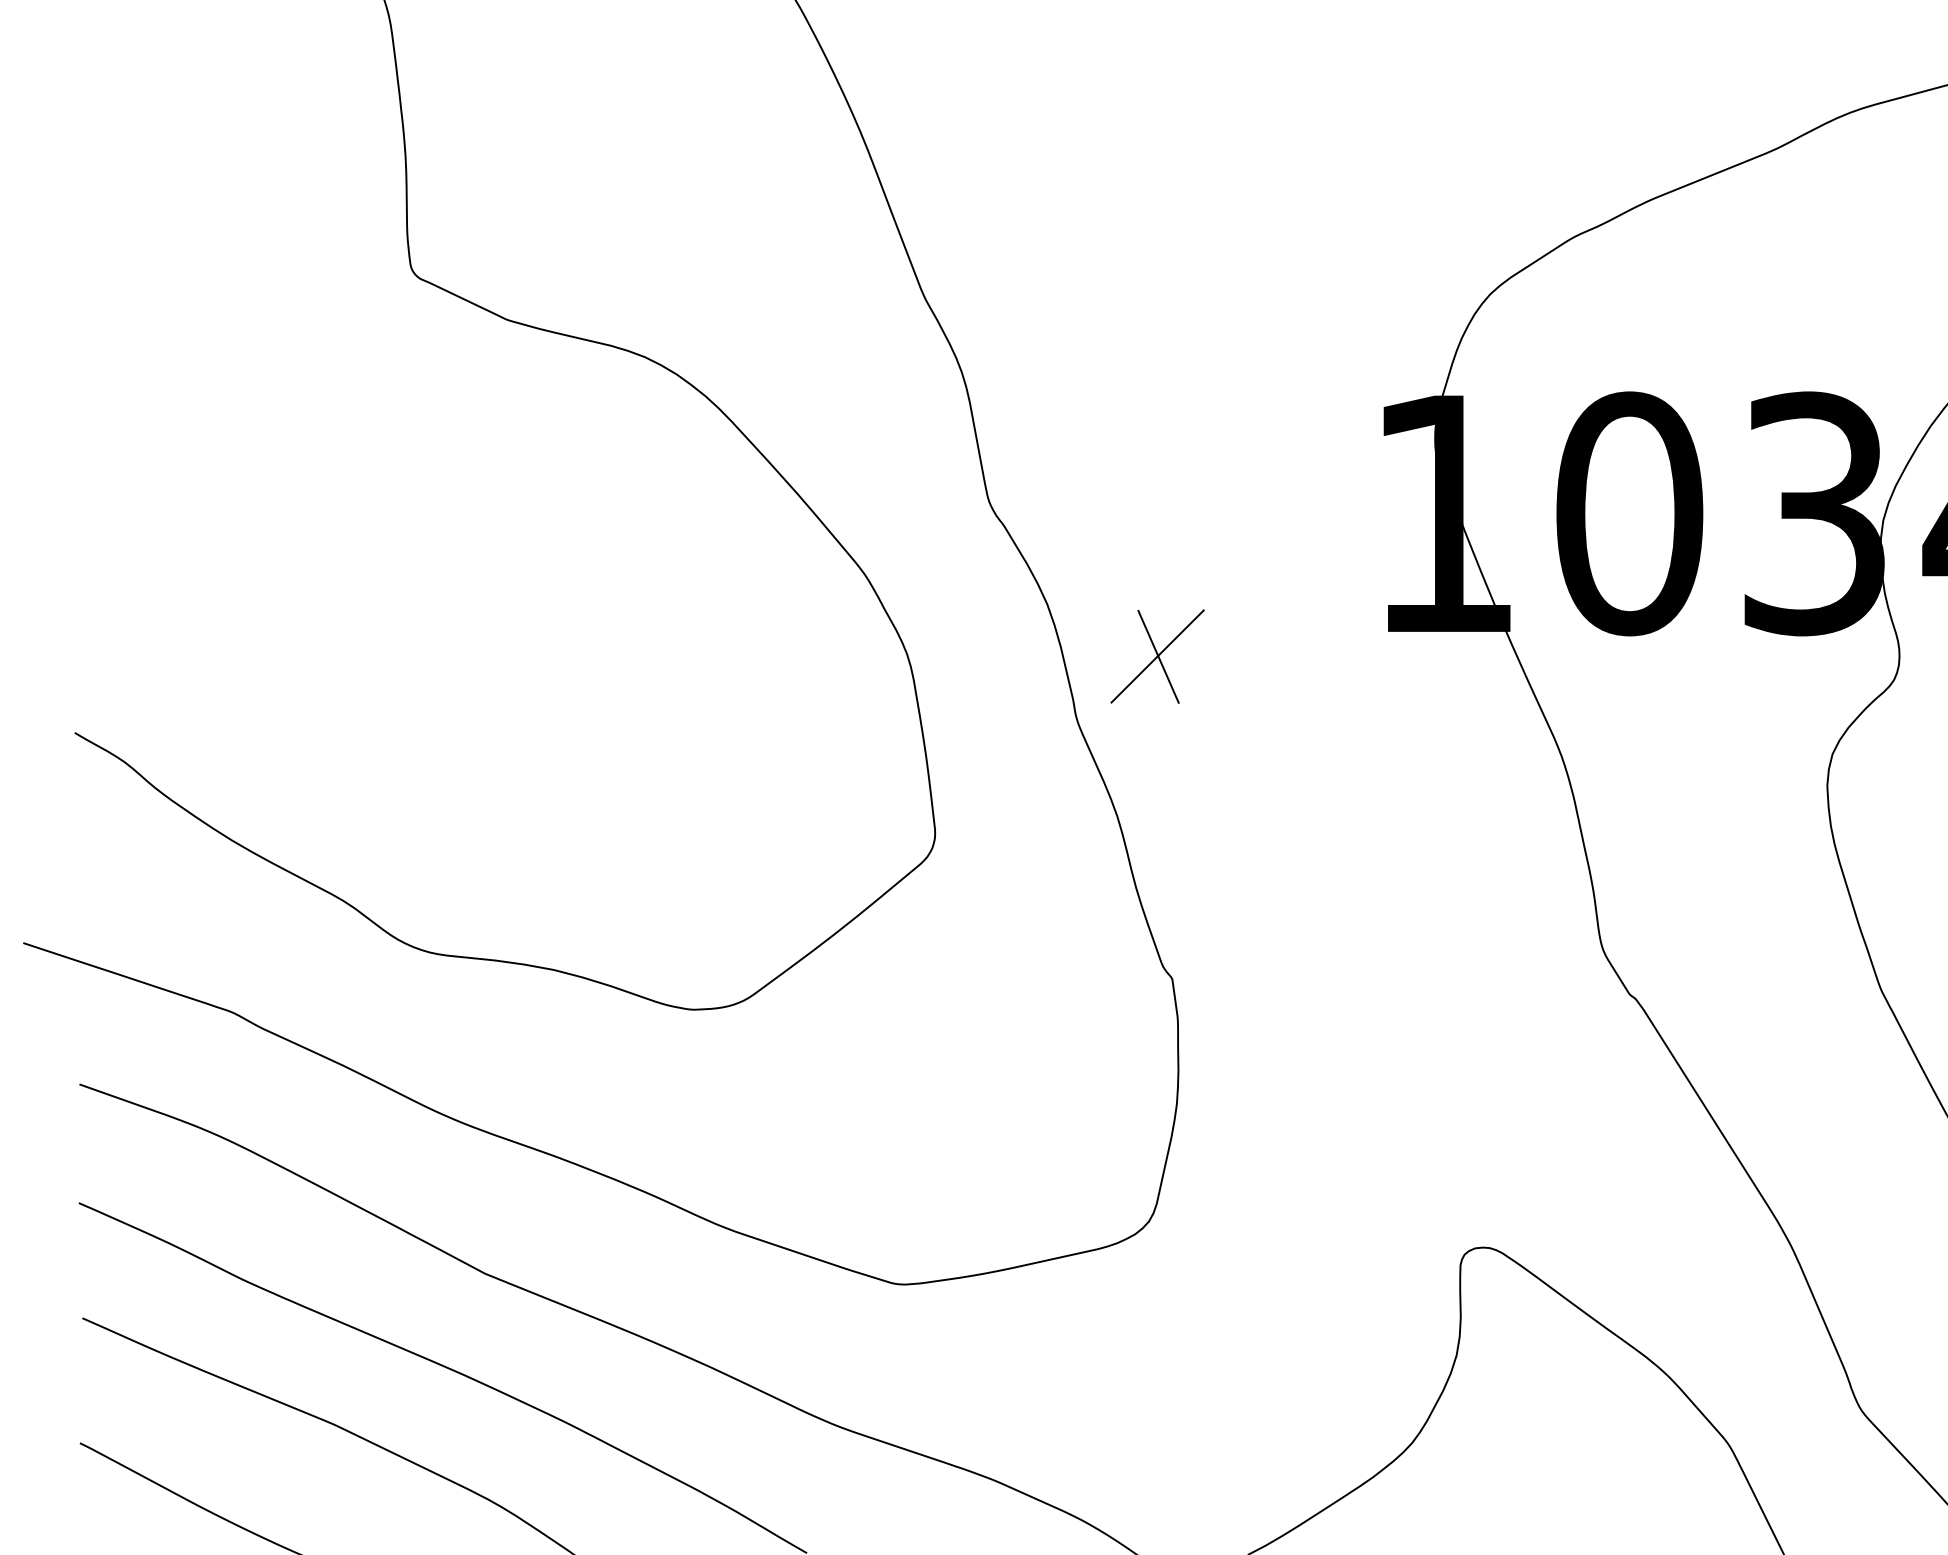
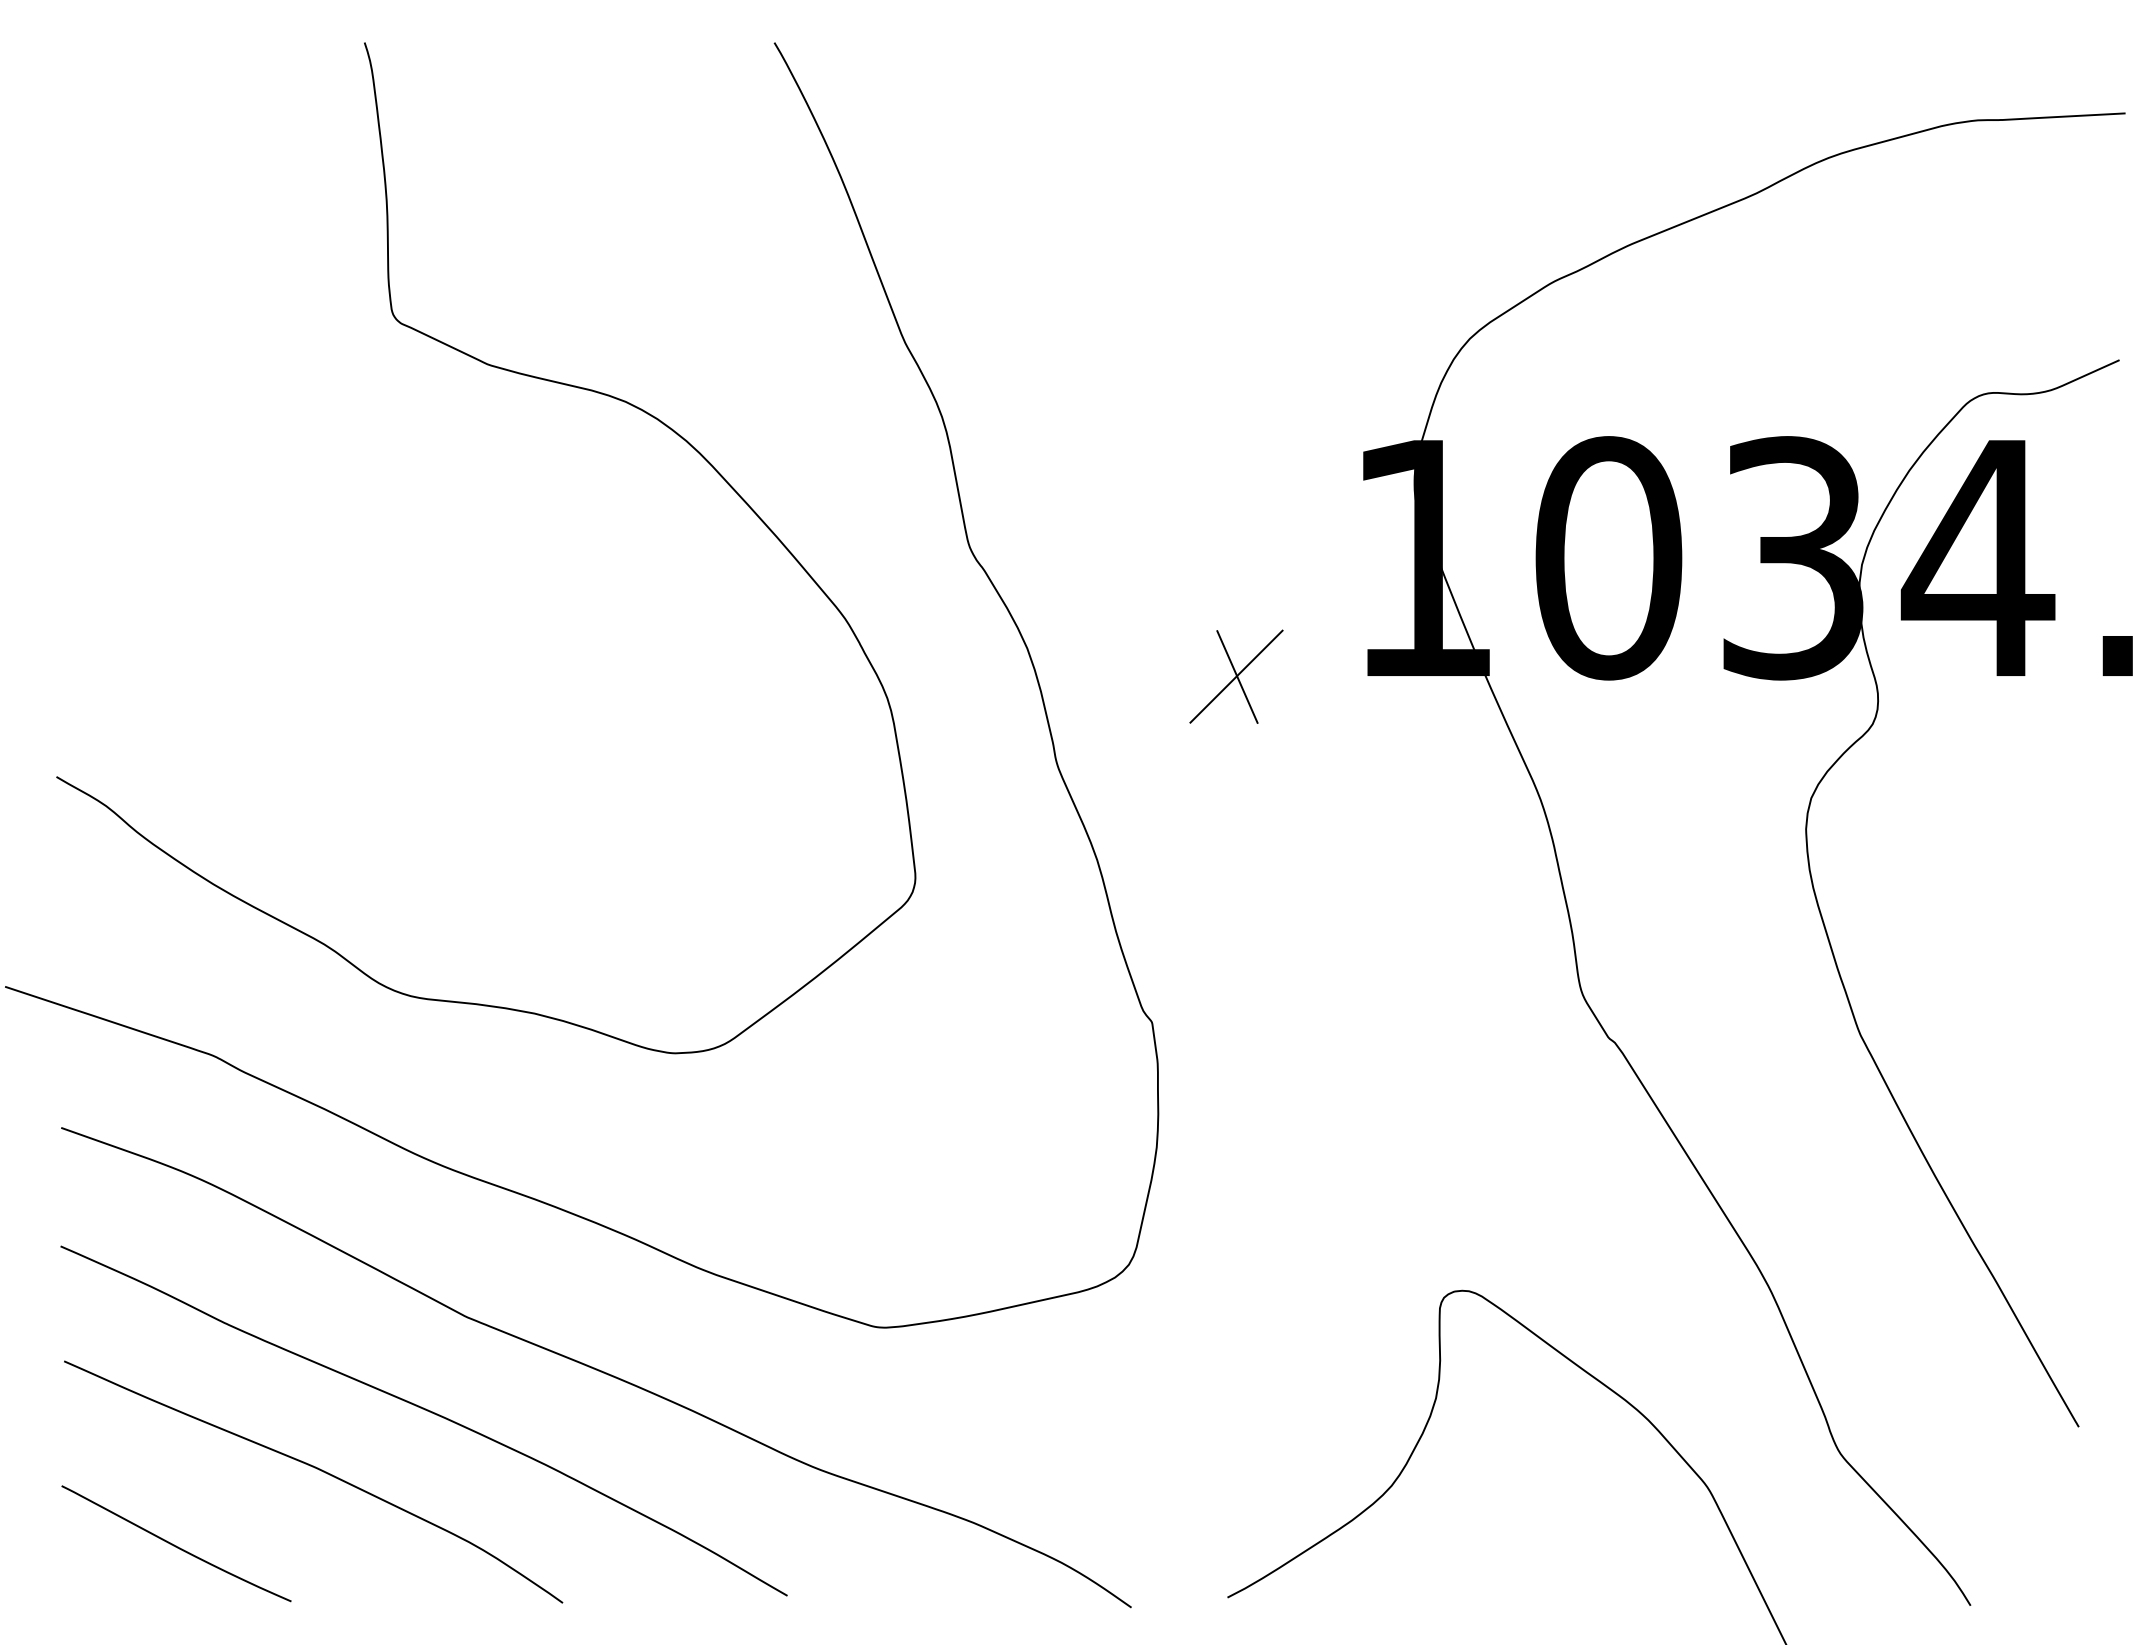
part: (1157, 656) -> (1236, 676), moved

